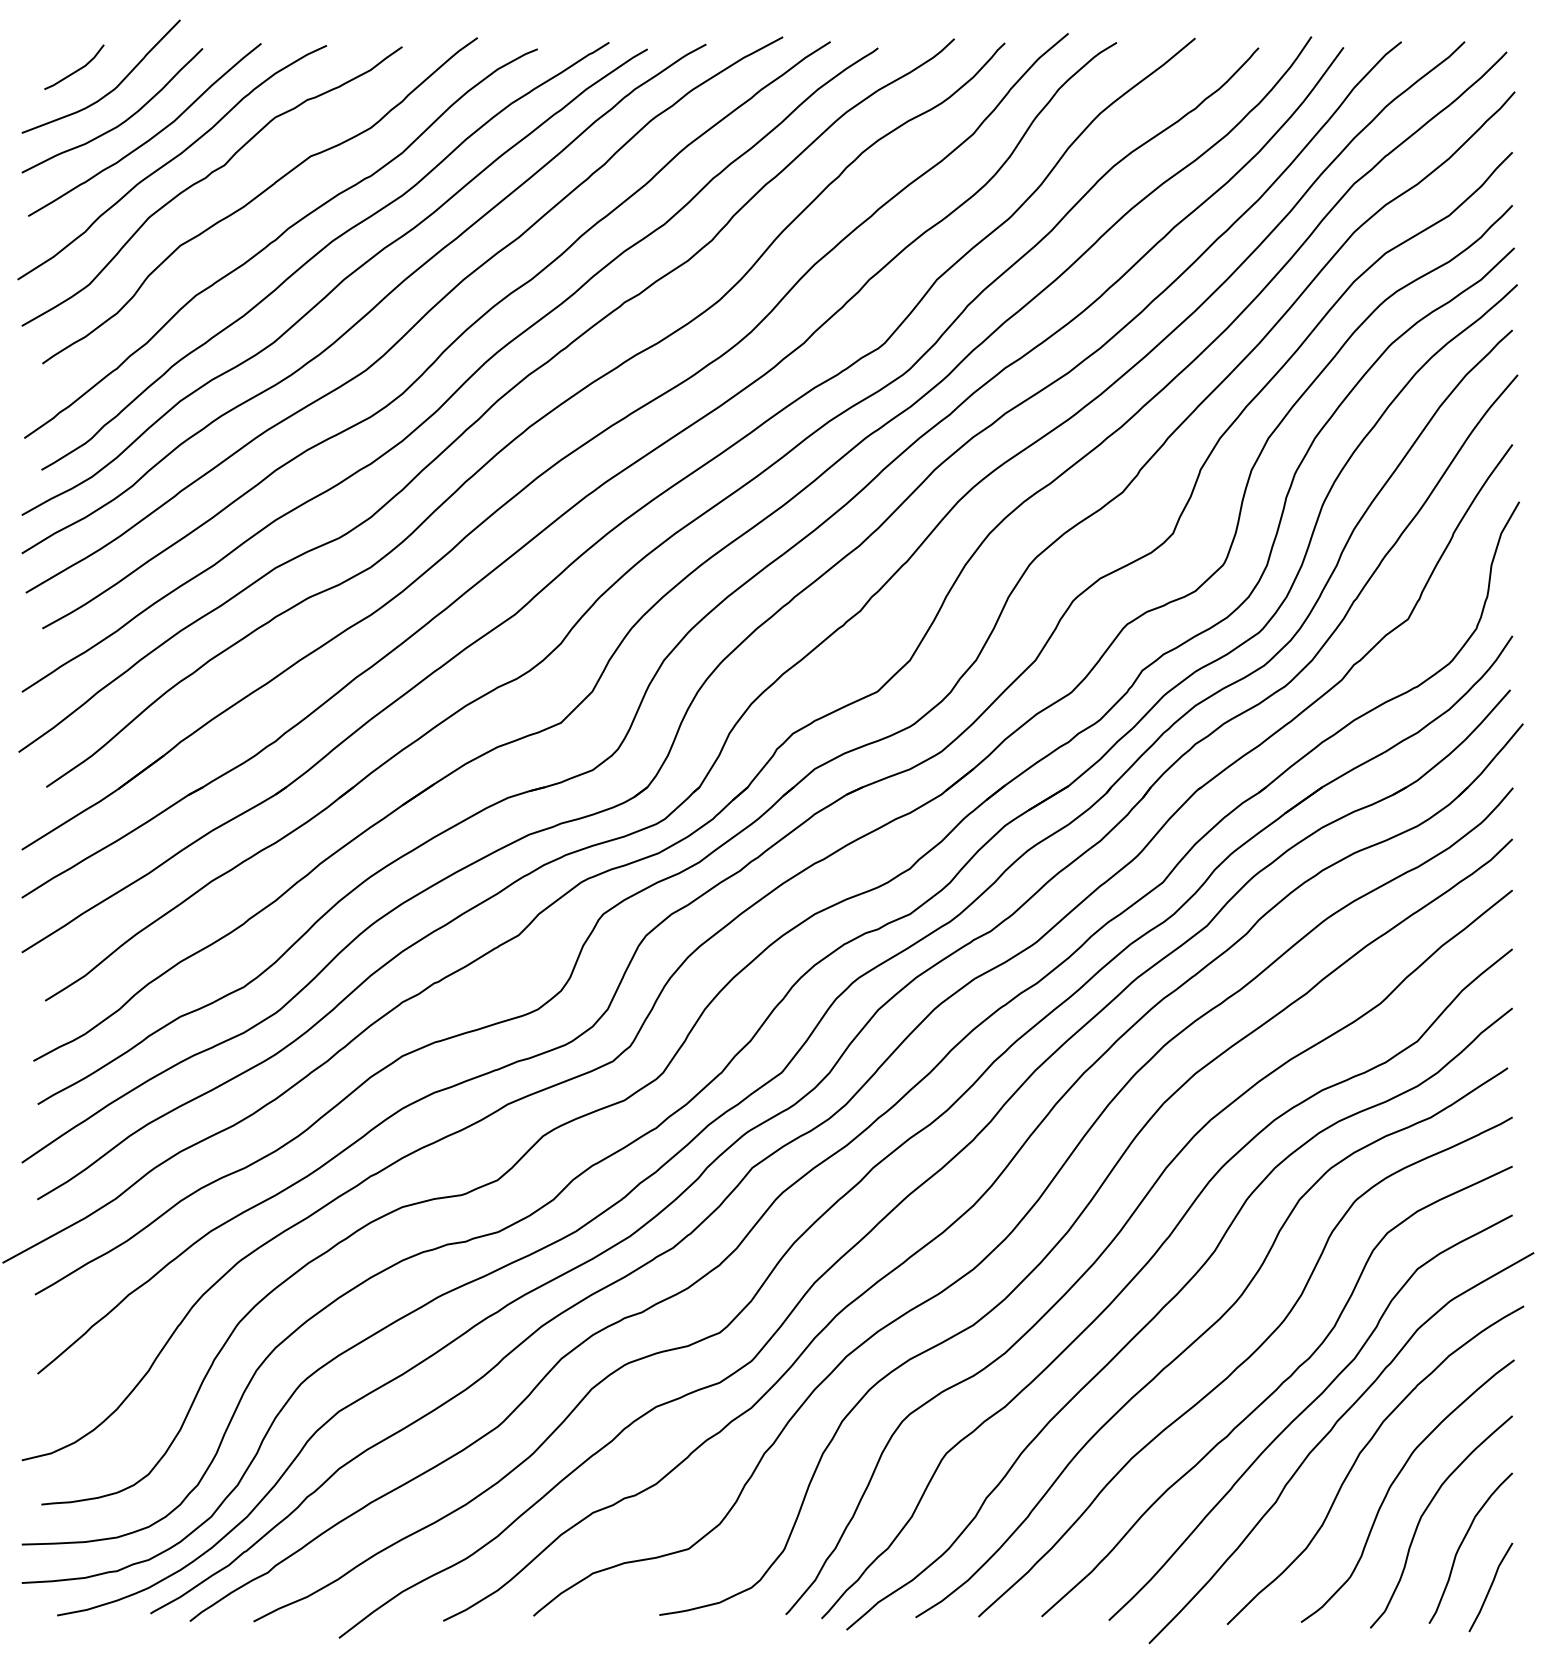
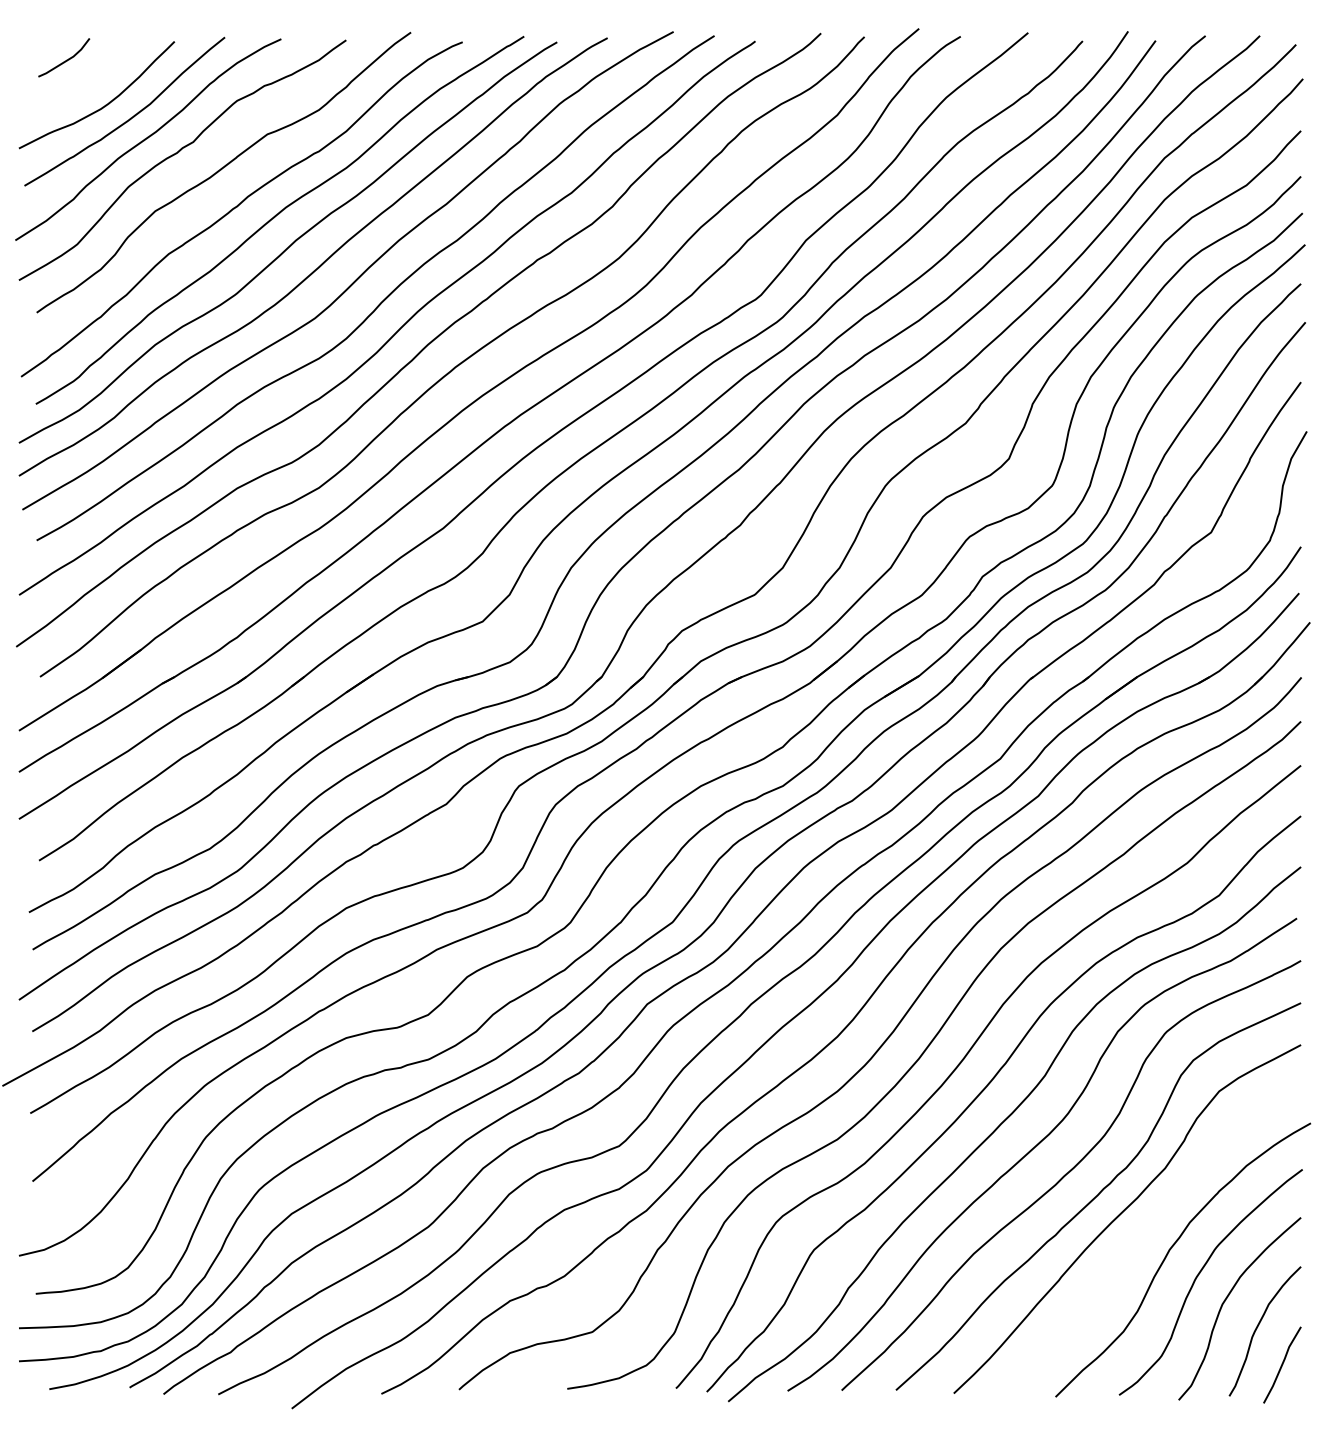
curve: (109, 91) -> (94, 78), removed
curve: (1328, 1434) -> (1142, 1233), removed

